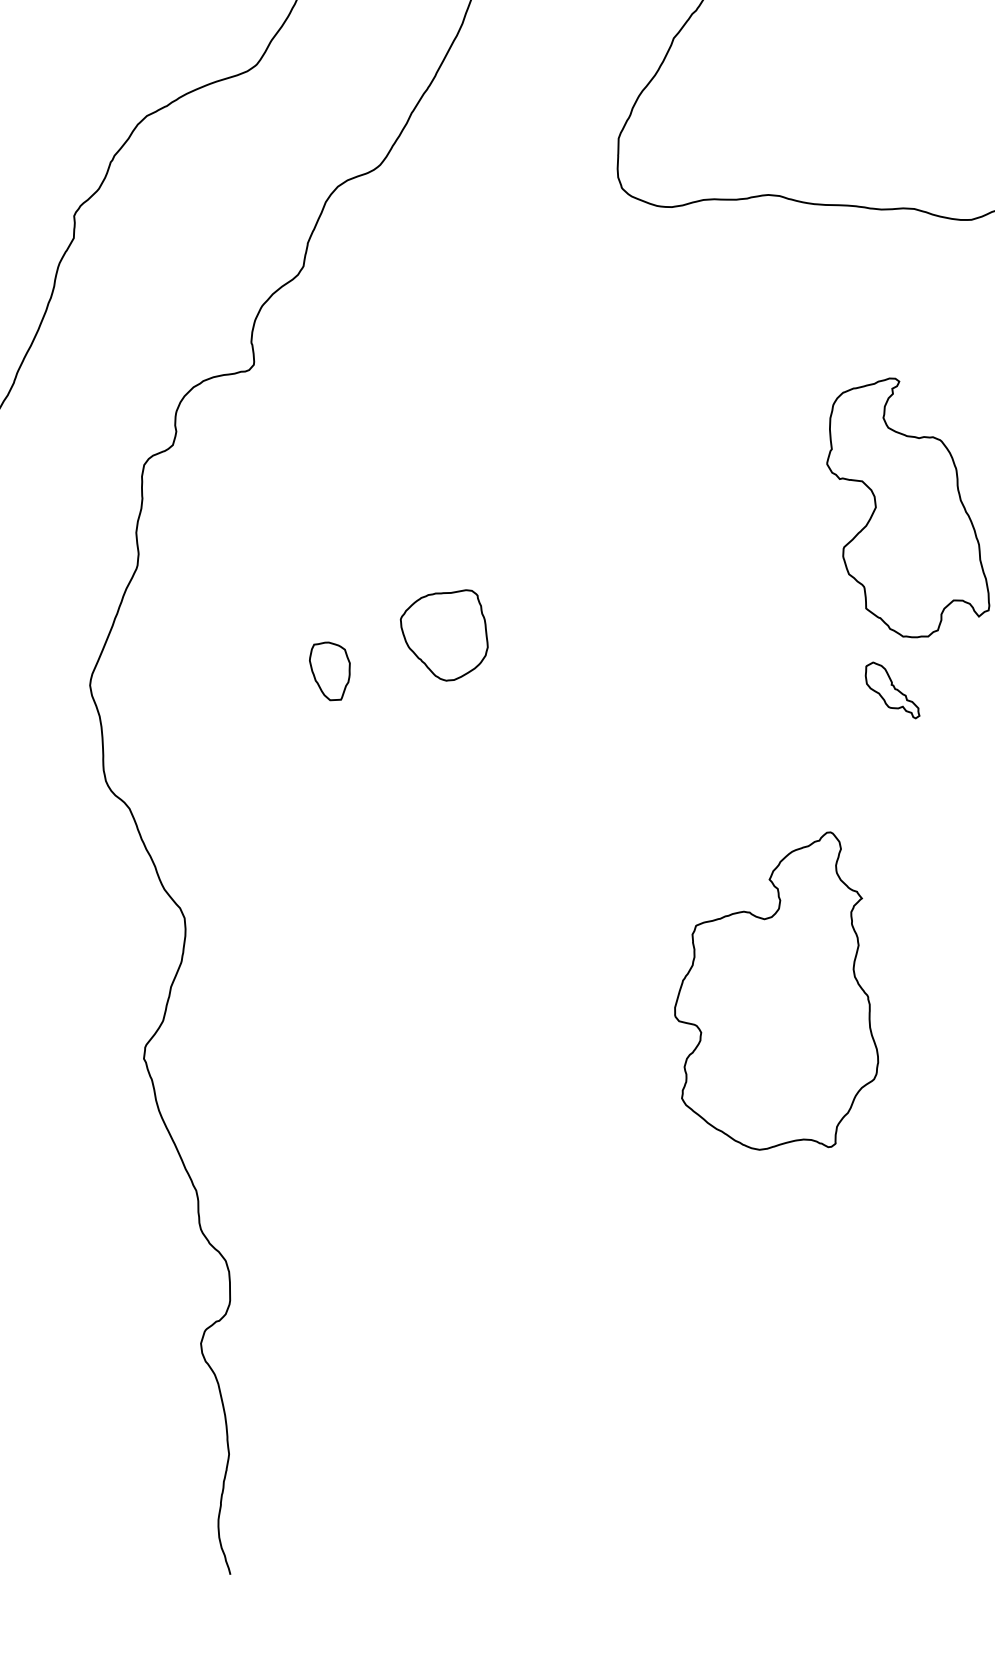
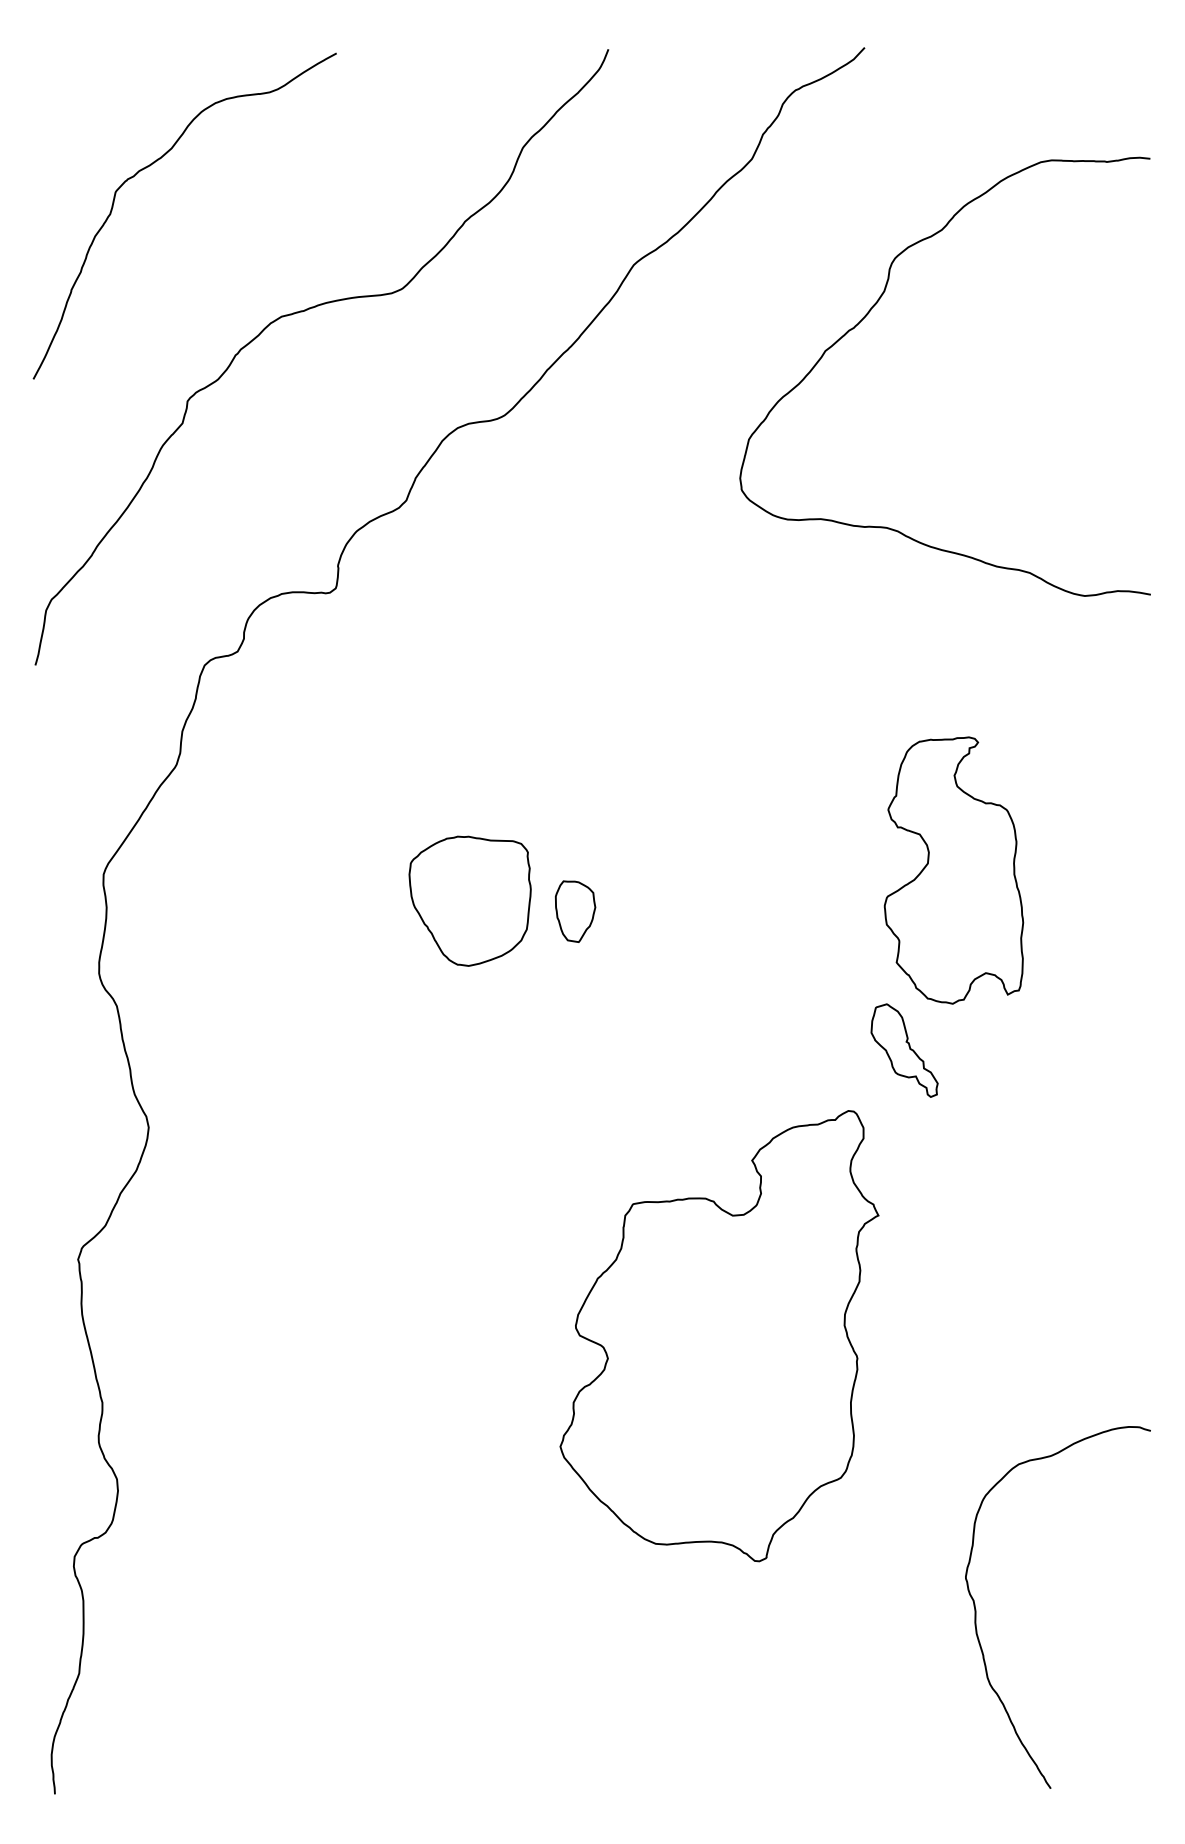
part: (445, 635) -> (469, 900), size x1.43
part: (331, 671) -> (575, 911), moved
part: (891, 690) -> (904, 1050), size x1.43
part: (772, 1002) -> (719, 1336), size x1.43

